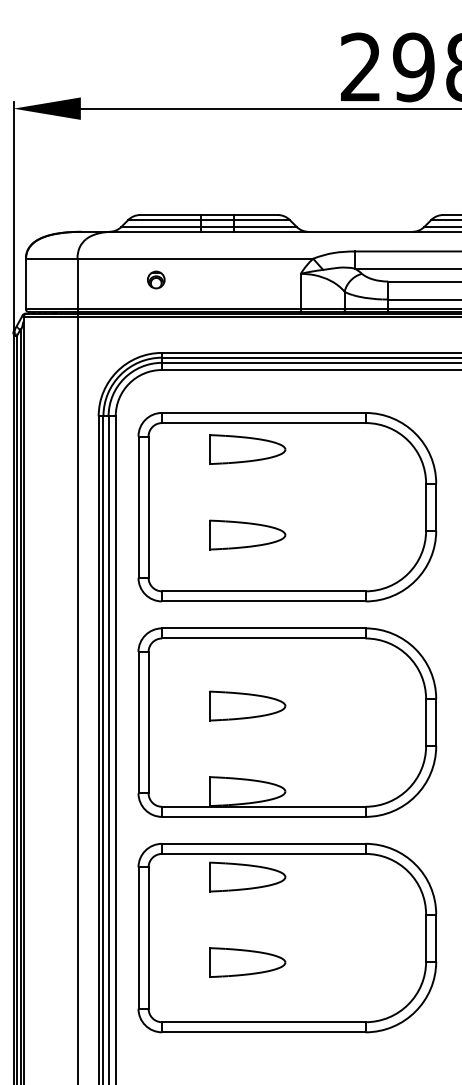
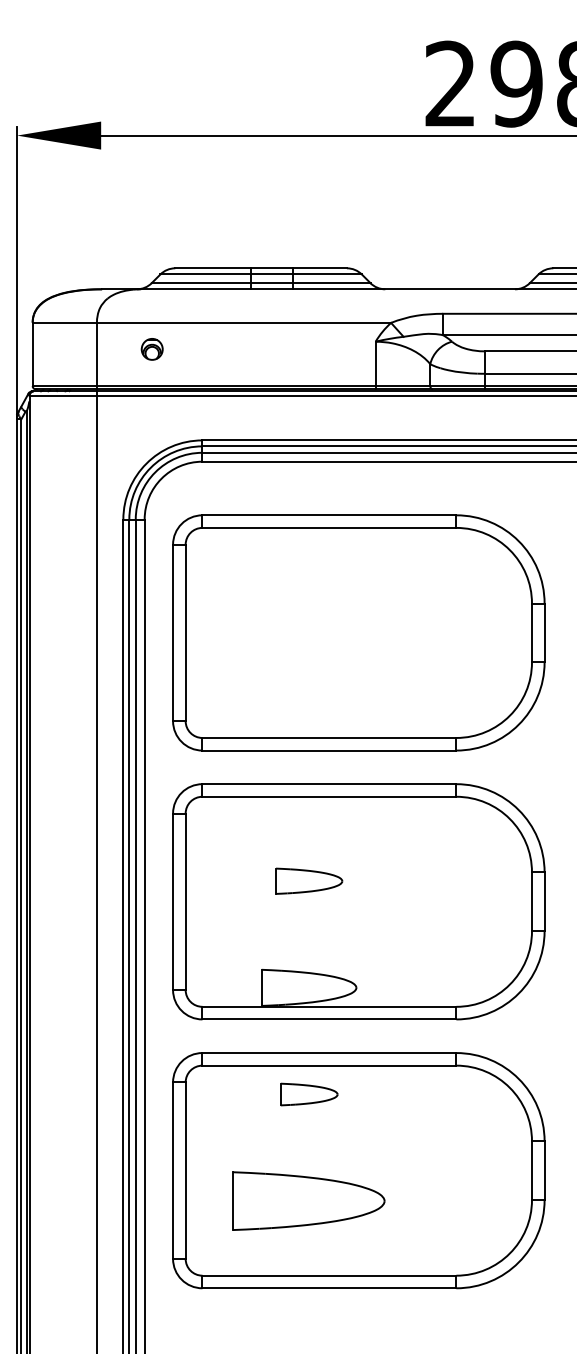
part: (155, 280) -> (151, 349), moved
part: (247, 449) -> (309, 560), removed
part: (247, 534) -> (309, 667), removed
part: (247, 706) -> (309, 881), size x0.7
part: (247, 877) -> (309, 1094), size x0.6
part: (247, 962) -> (309, 1201), size x1.6

